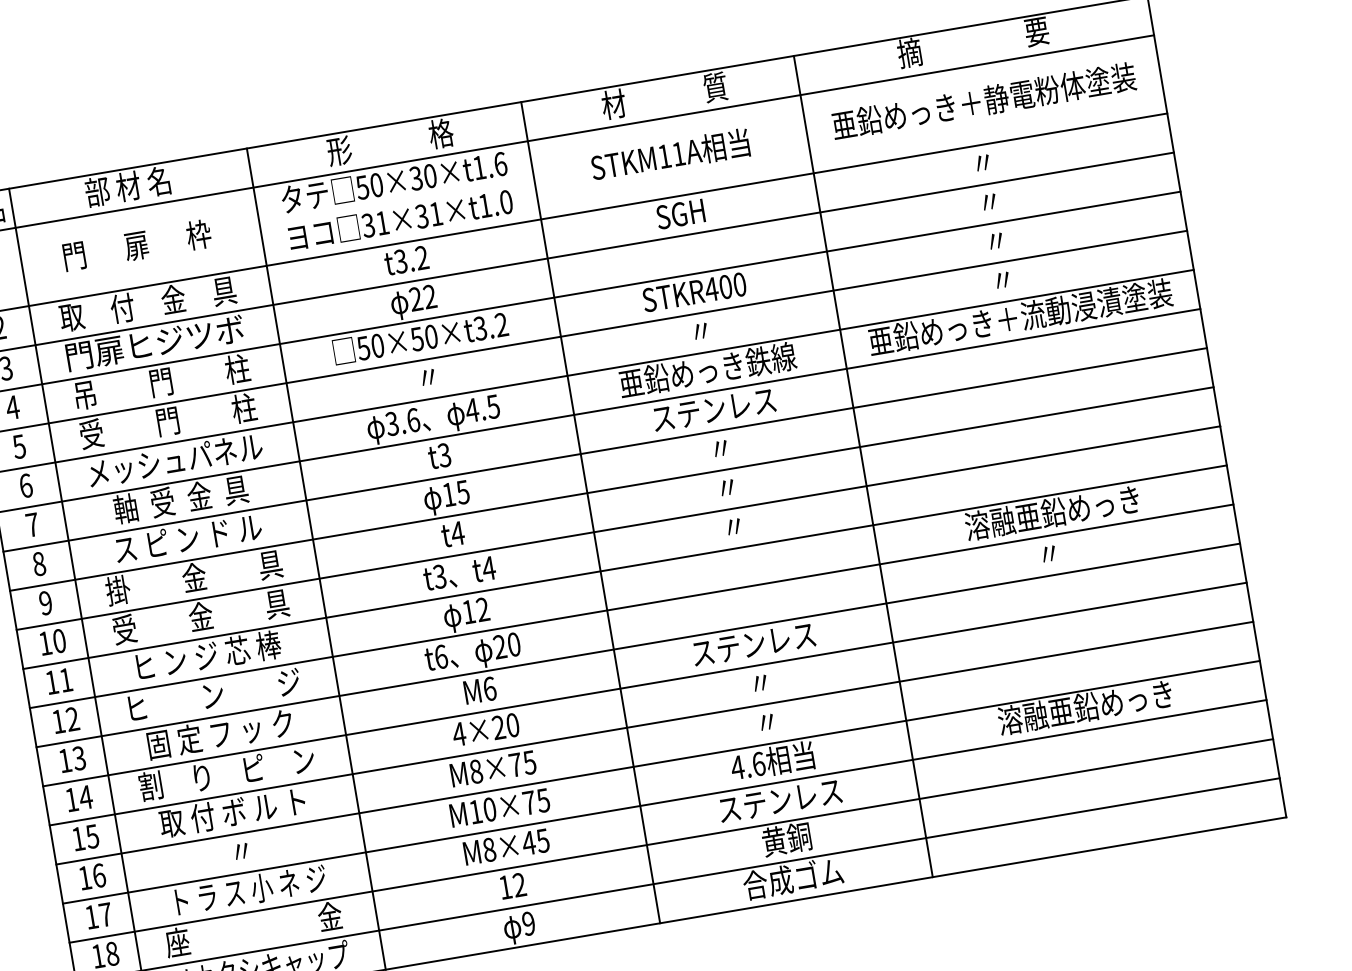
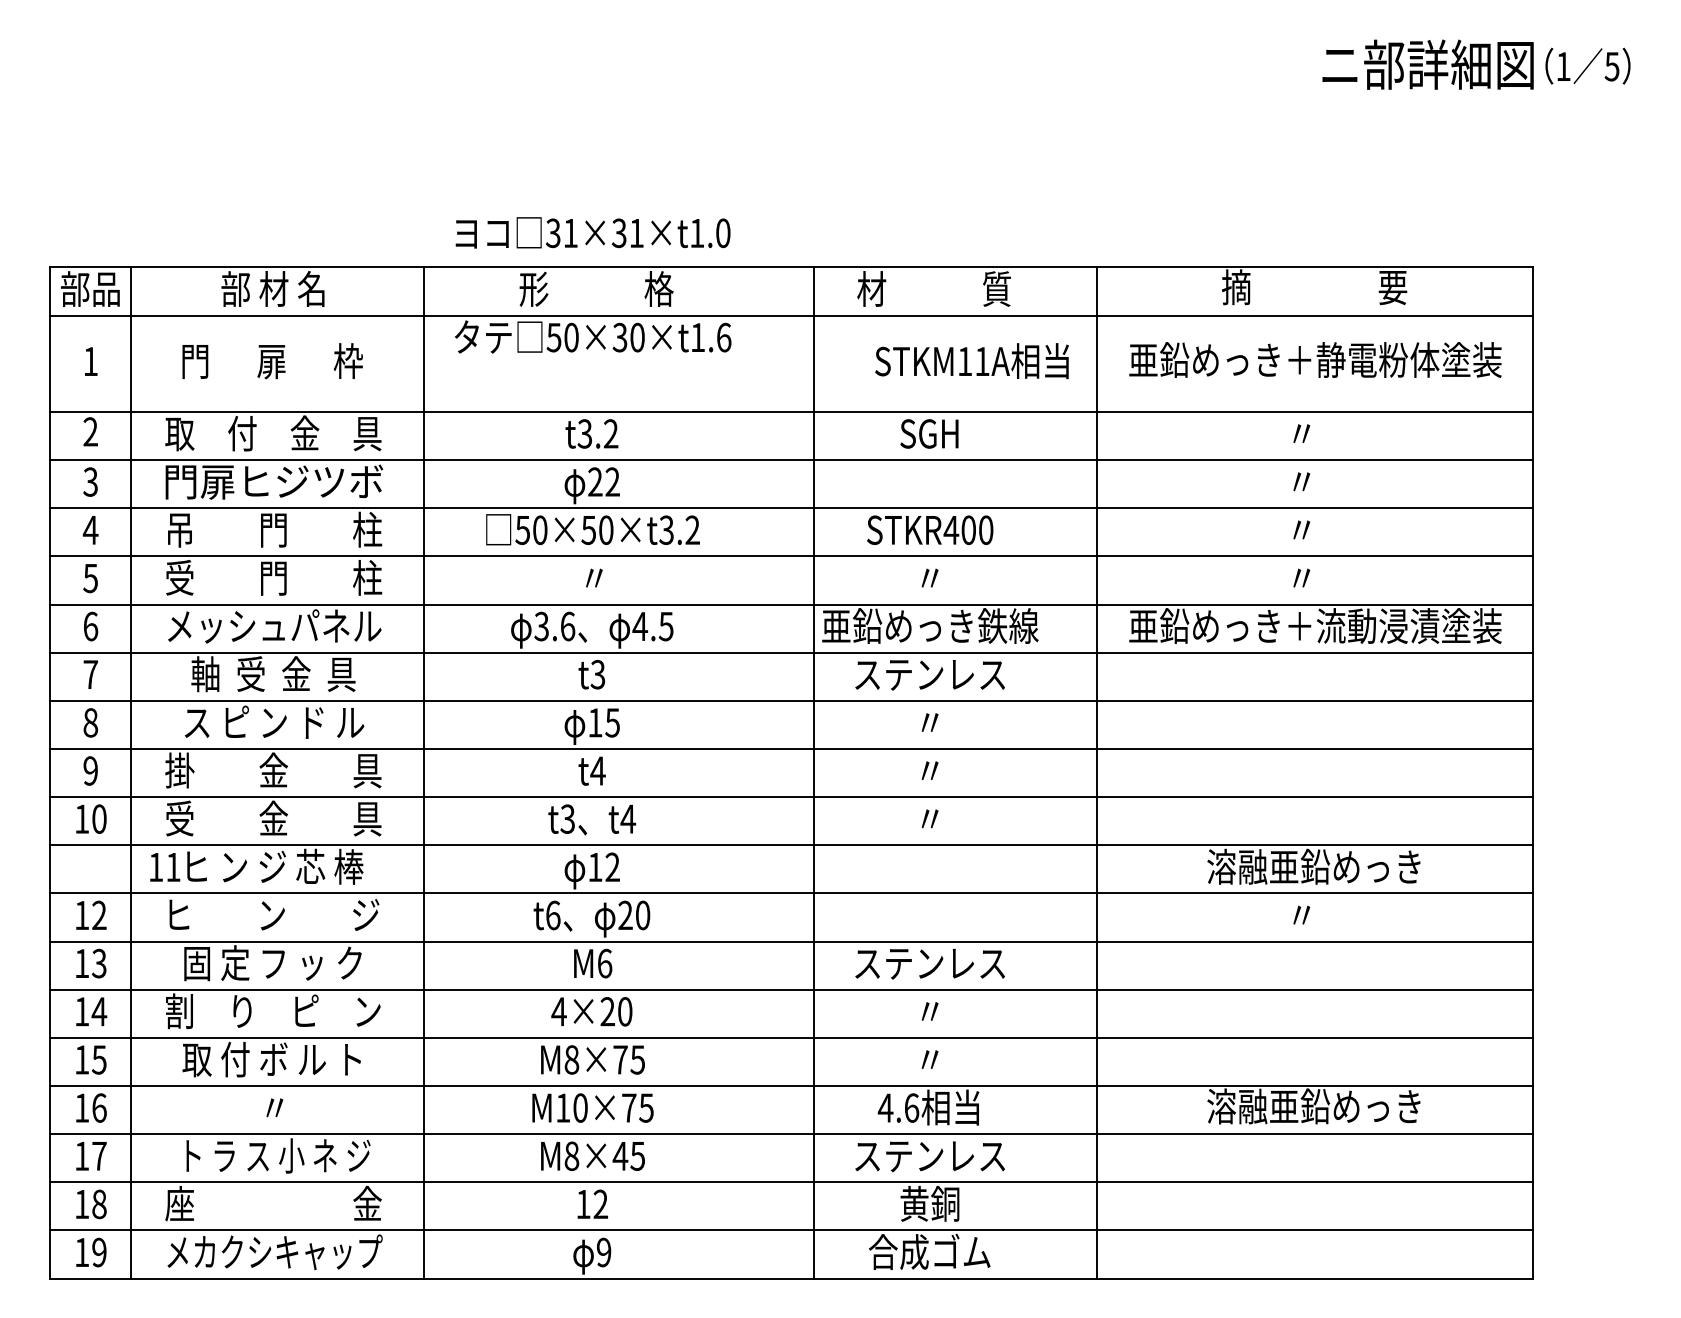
text: (669, 154) -> (971, 360), moved
text: (400, 219) -> (592, 232), moved
line: (590, 512) -> (814, 772), moved
text: (59, 681) -> (165, 867), moved

